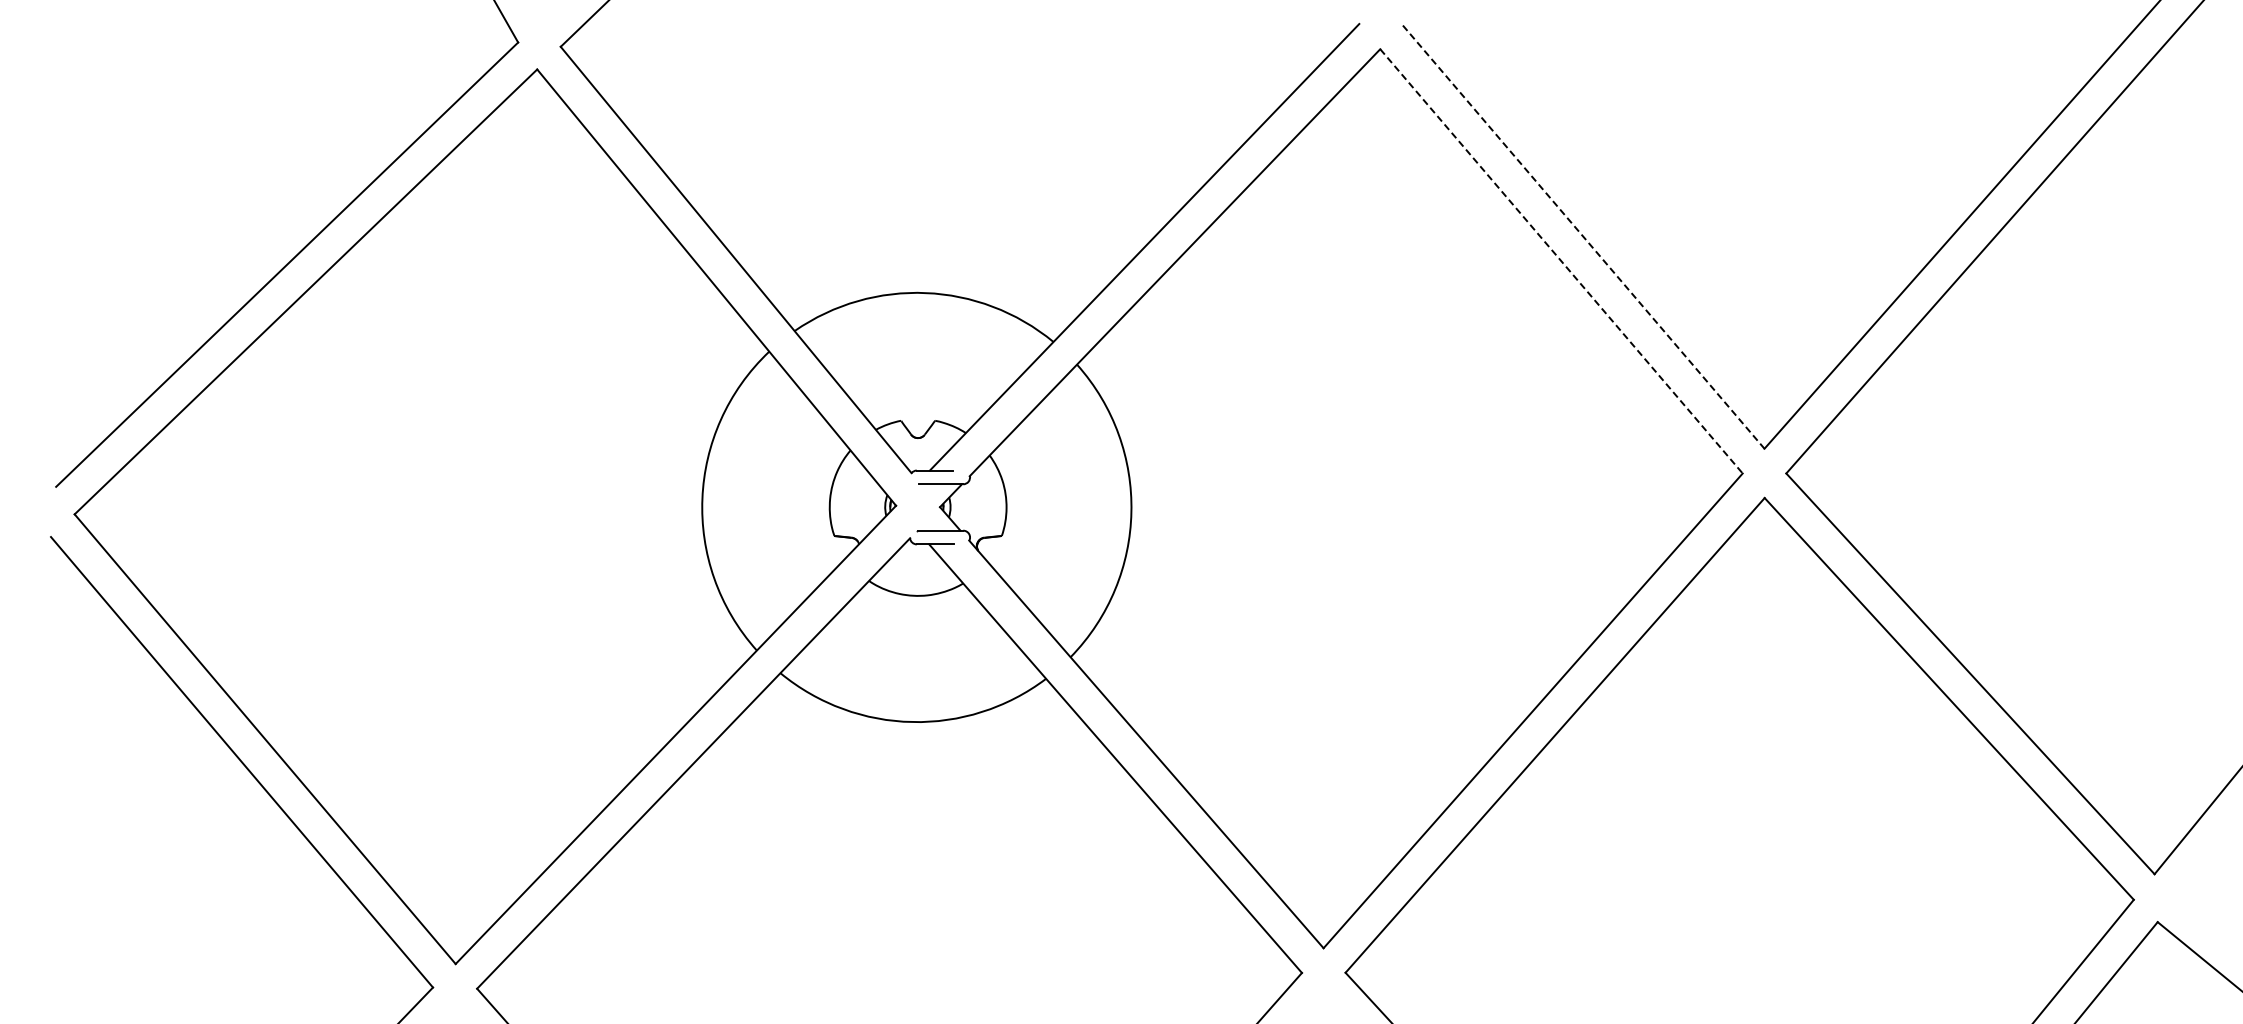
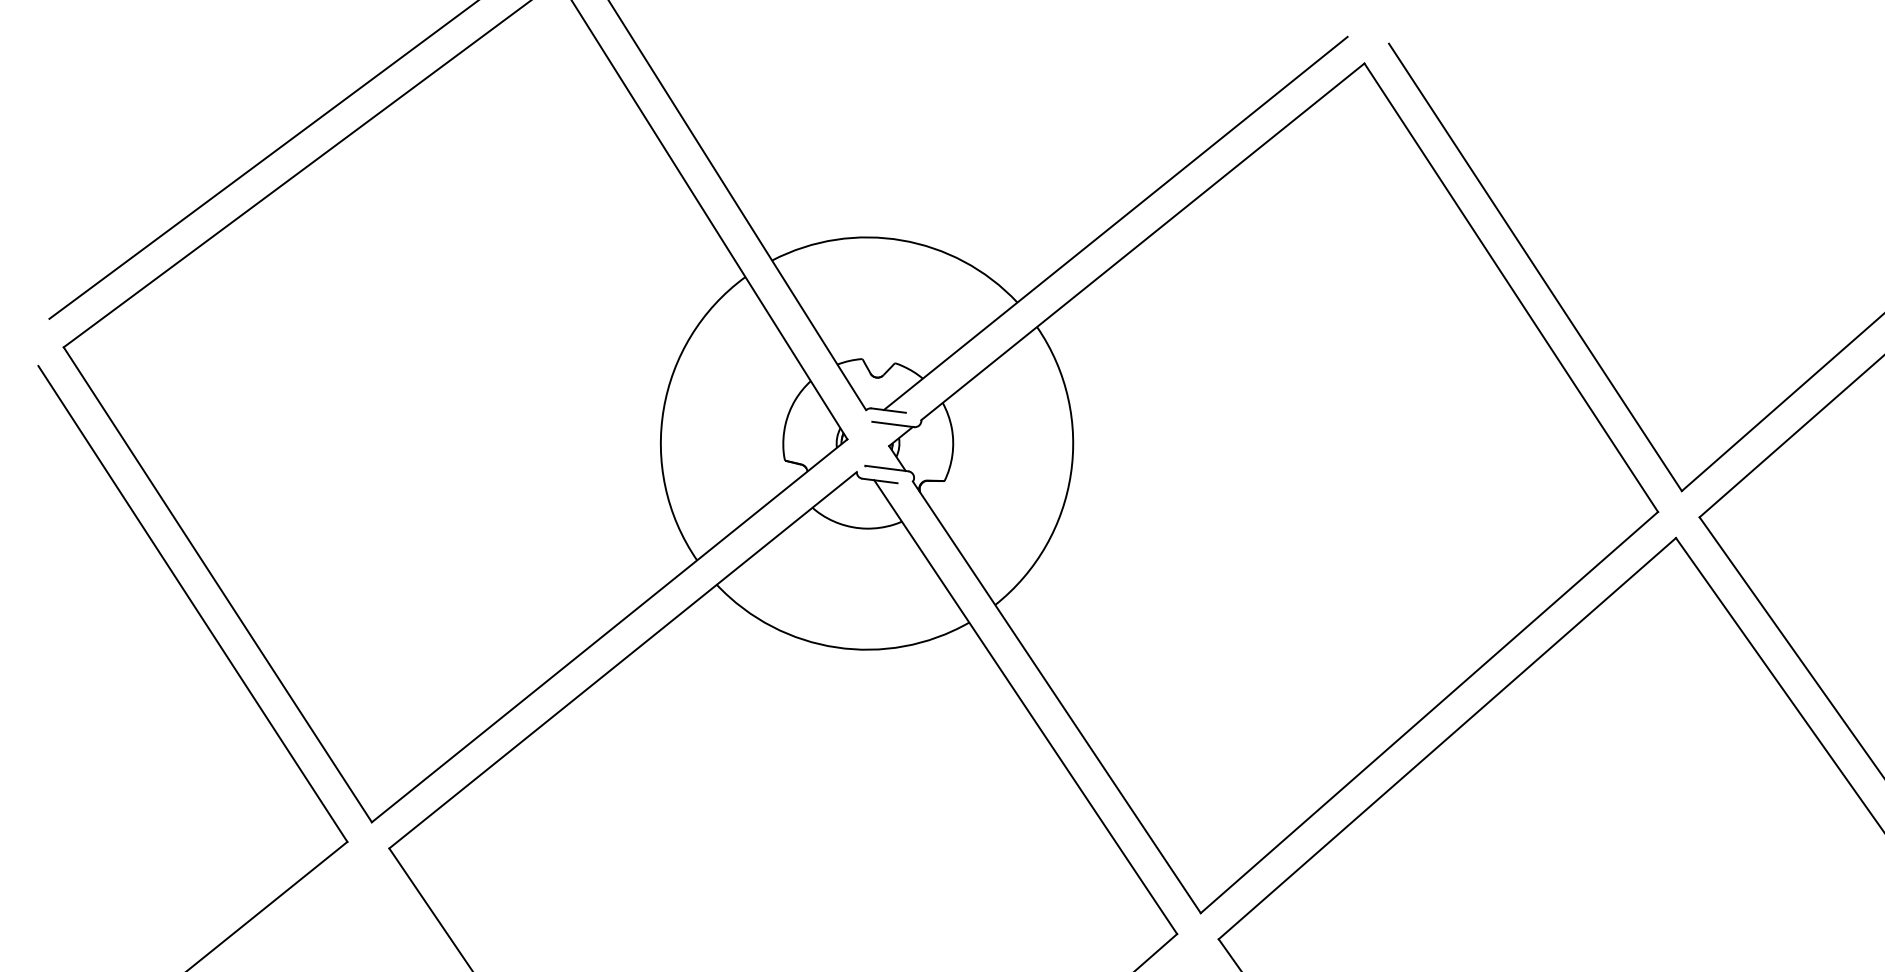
line: (1584, 237) -> (1536, 267), dashed -> solid
line: (1561, 261) -> (1511, 287), dashed -> solid

